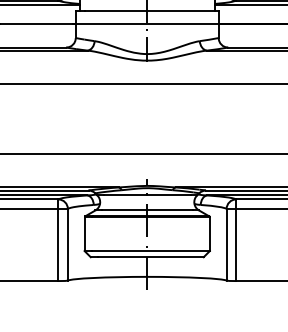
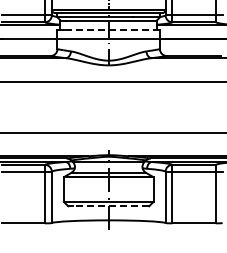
line: (151, 10) -> (111, 29), solid -> dashed
line: (151, 257) -> (111, 206), solid -> dashed

